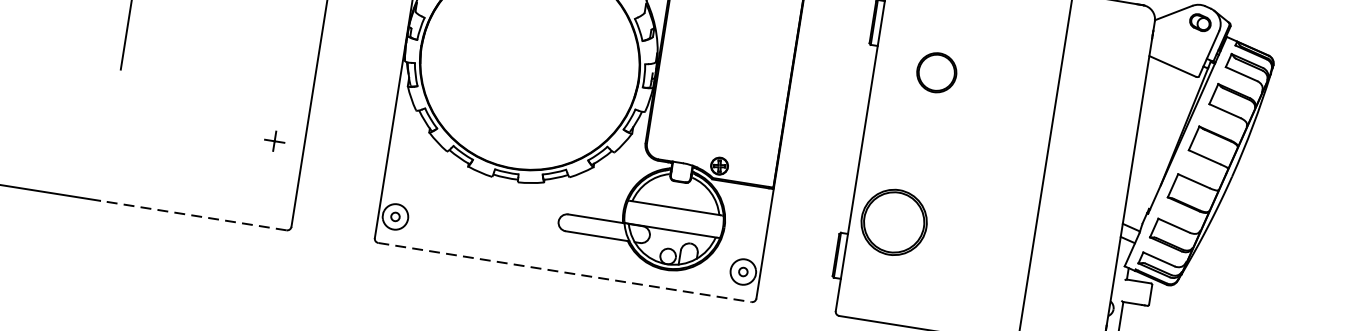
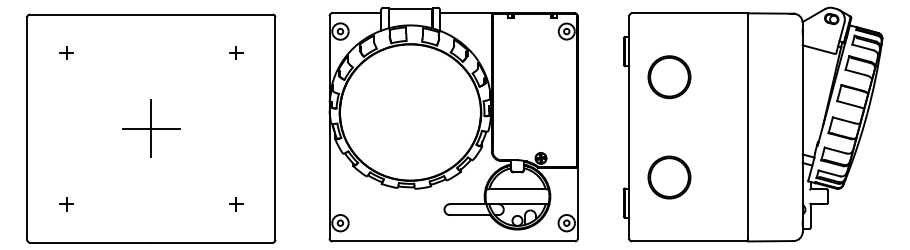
line: (128, 25) -> (151, 128), added
part: (936, 73) -> (669, 77), size x1.67
part: (275, 141) -> (236, 204), moved
line: (194, 215) -> (212, 242), dashed -> solid
part: (894, 222) -> (669, 177), moved
line: (566, 272) -> (454, 241), dashed -> solid

